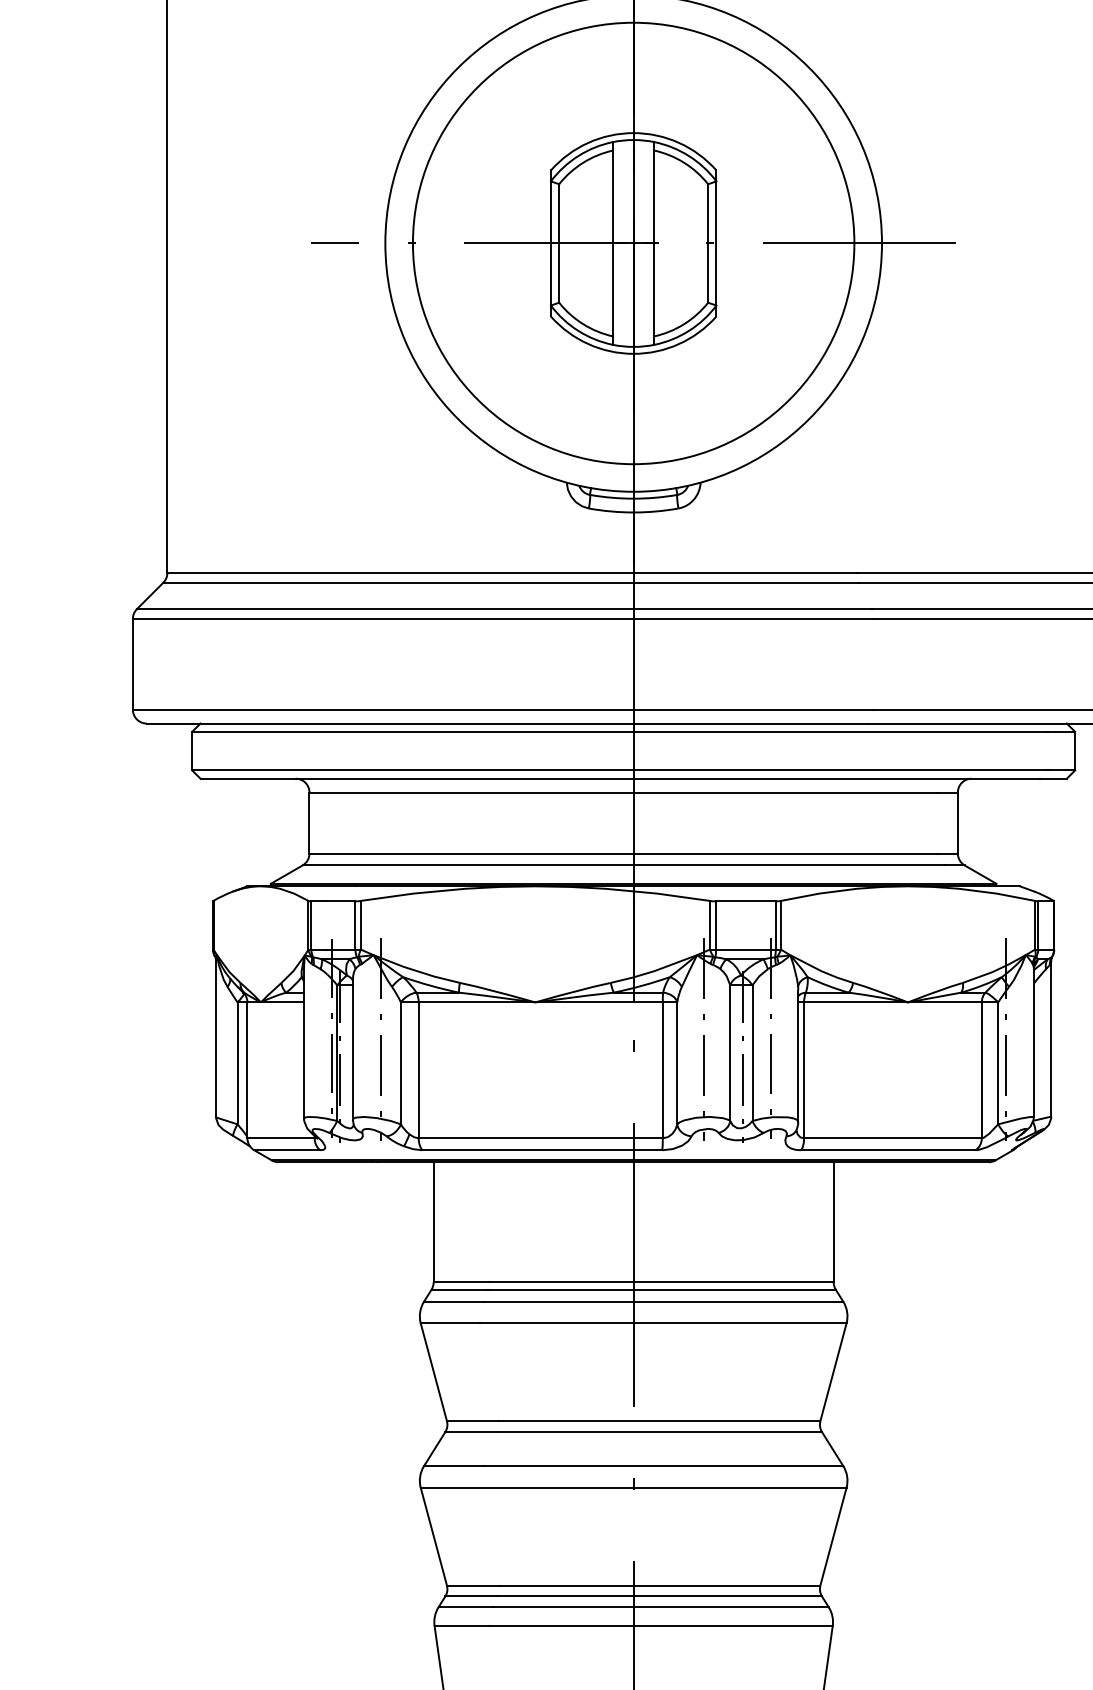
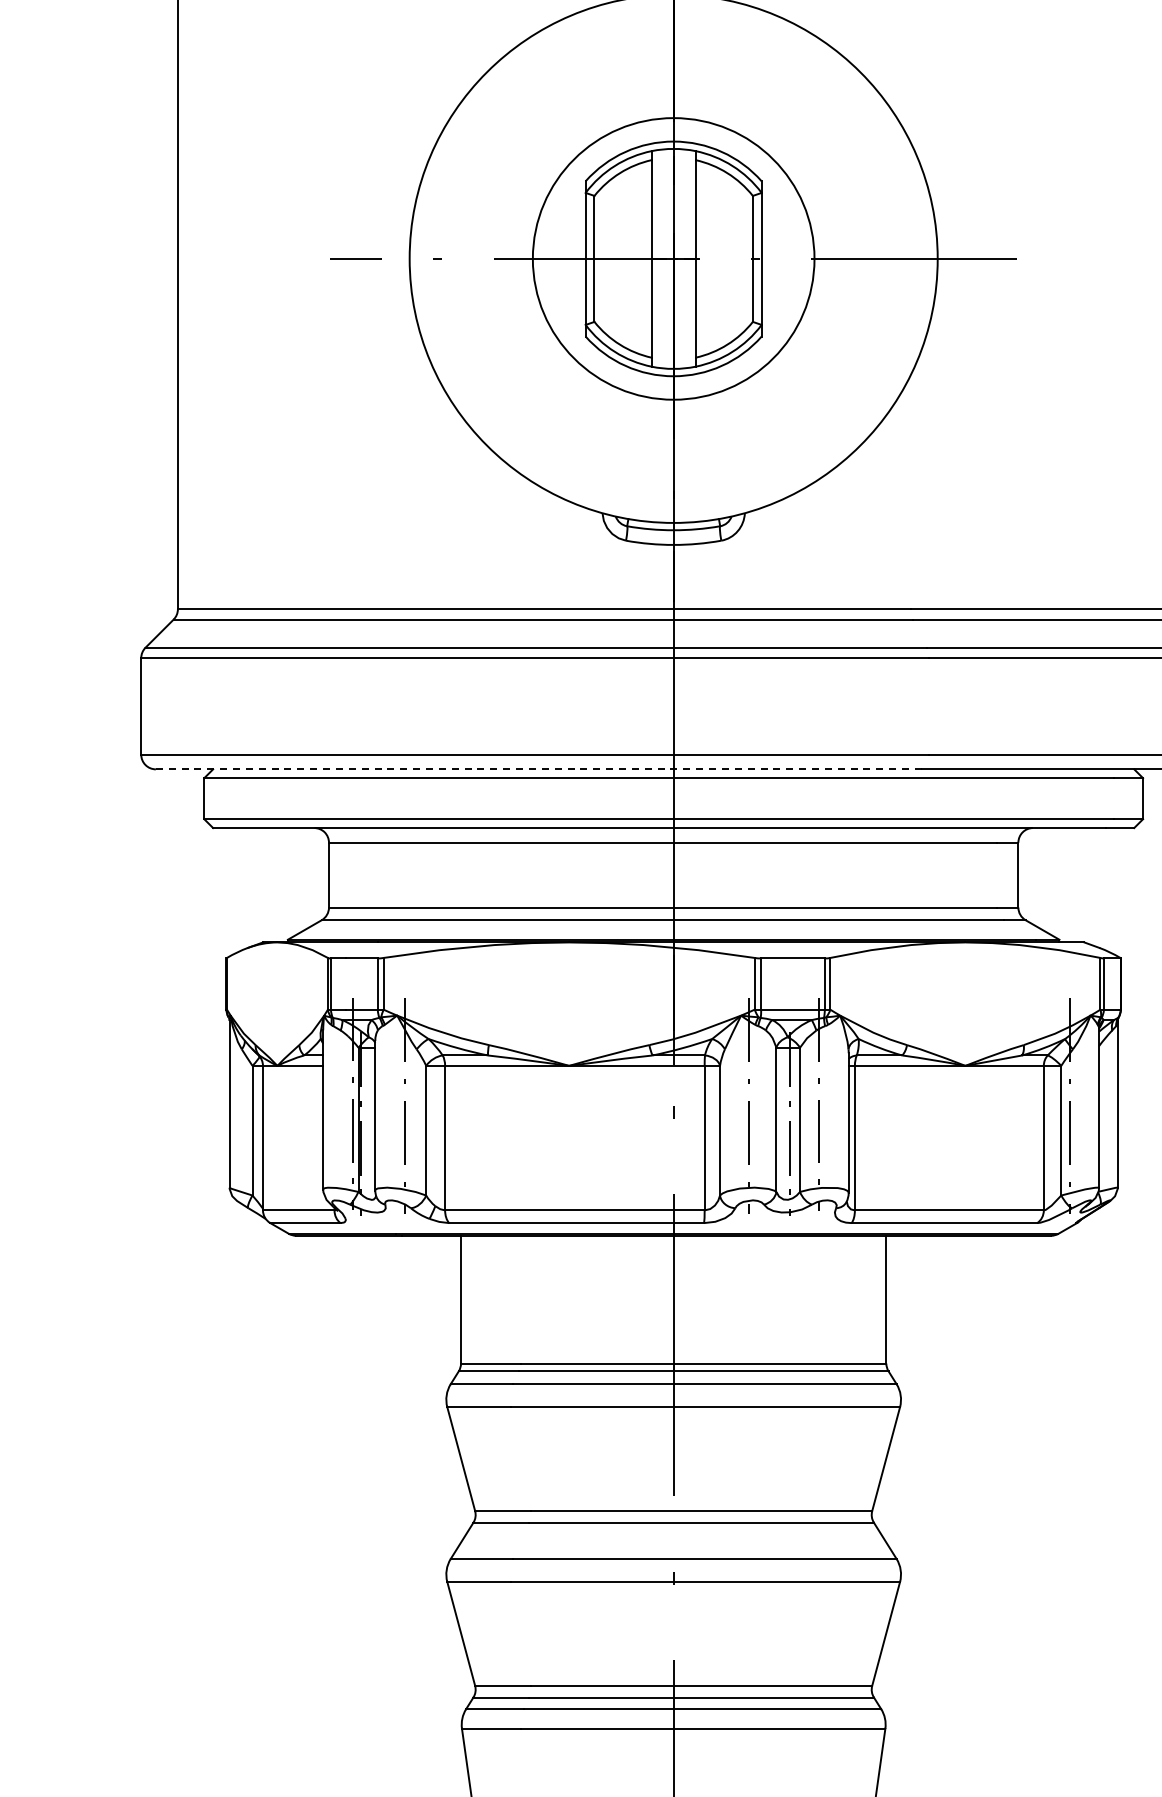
circle: (633, 243) -> (673, 258), size x0.6
line: (506, 723) -> (538, 769), solid -> dashed

